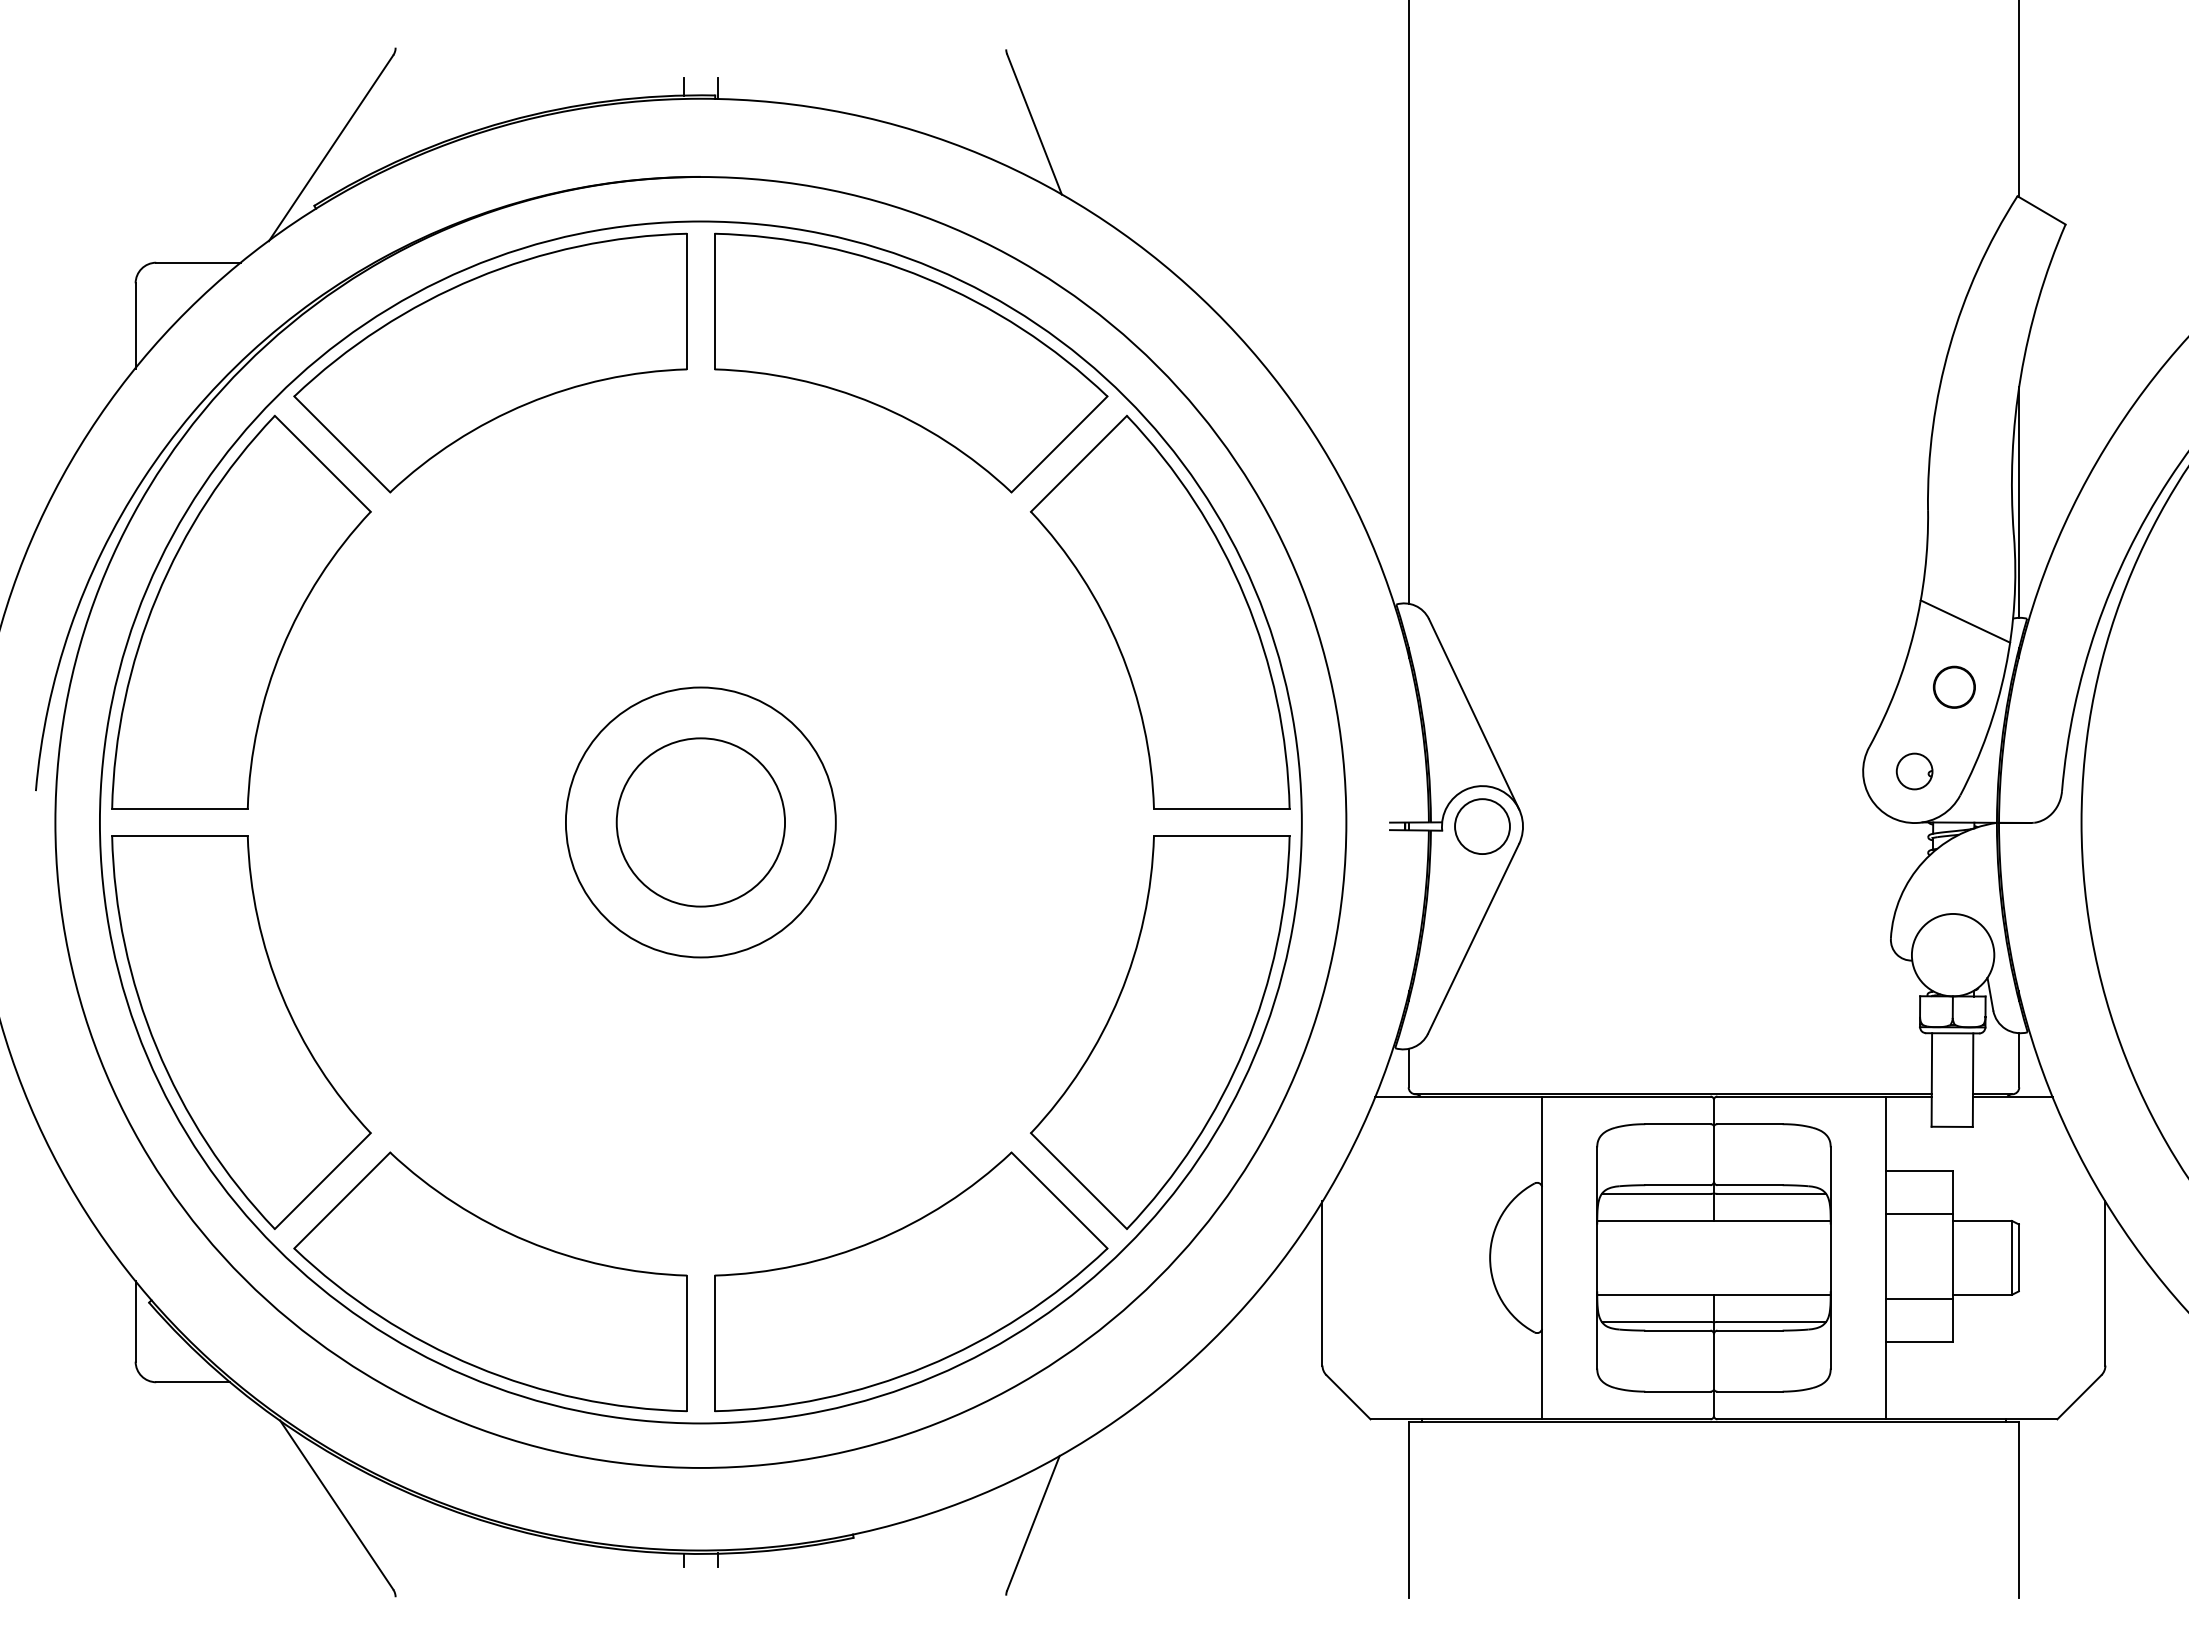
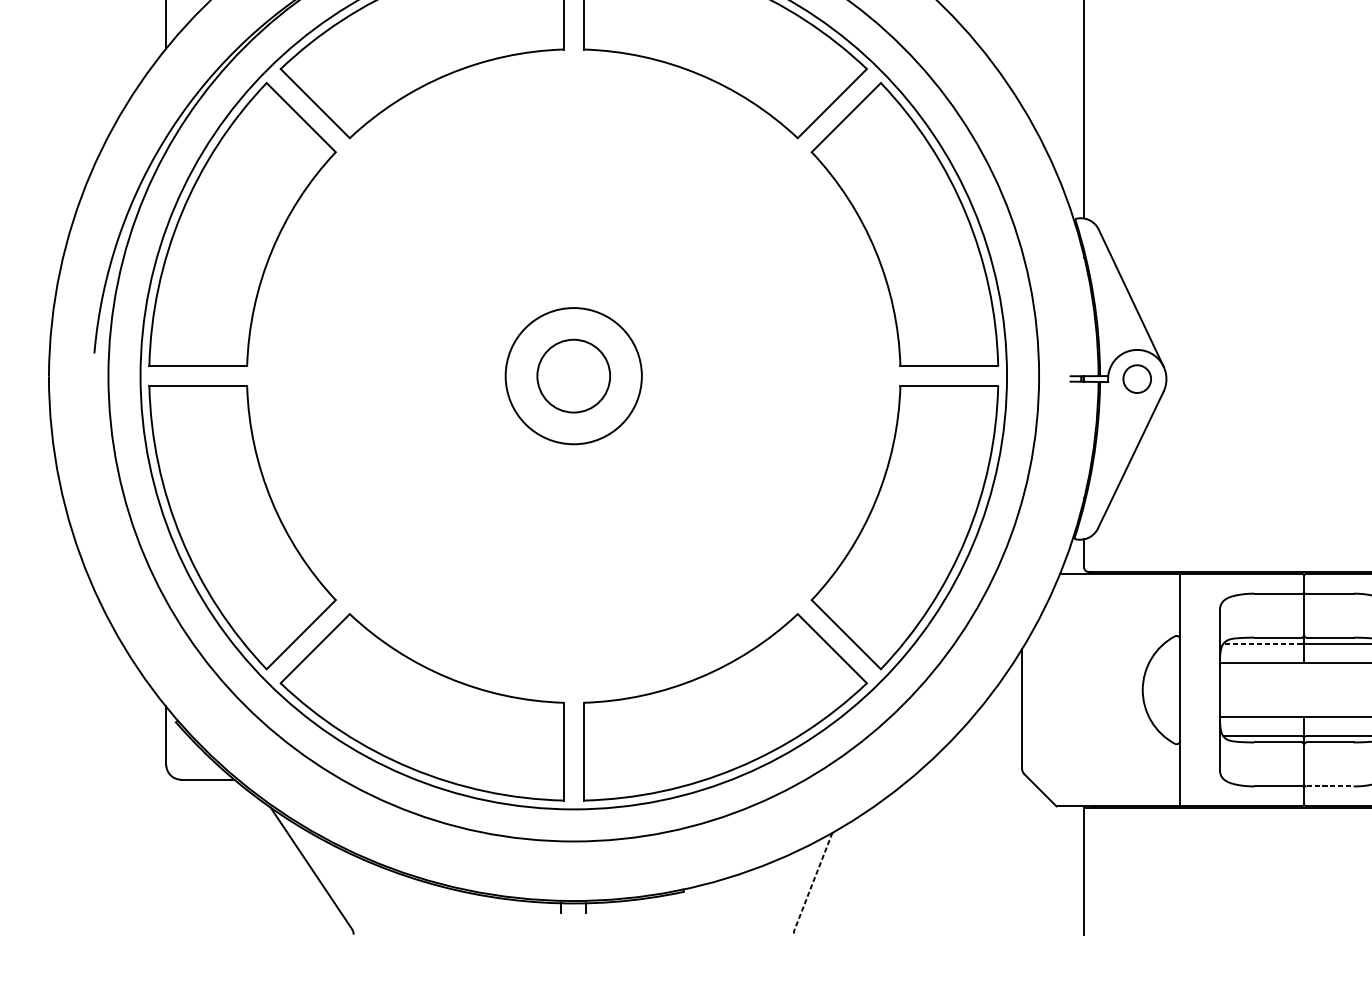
circle: (700, 822) -> (573, 376), size x0.6
circle: (700, 822) -> (573, 376), size x0.7
circle: (1482, 826) -> (1137, 379), size x0.7
line: (1655, 1193) -> (1261, 643), solid -> dashed
line: (1750, 1391) -> (1330, 786), solid -> dashed
line: (1033, 1523) -> (813, 881), solid -> dashed

